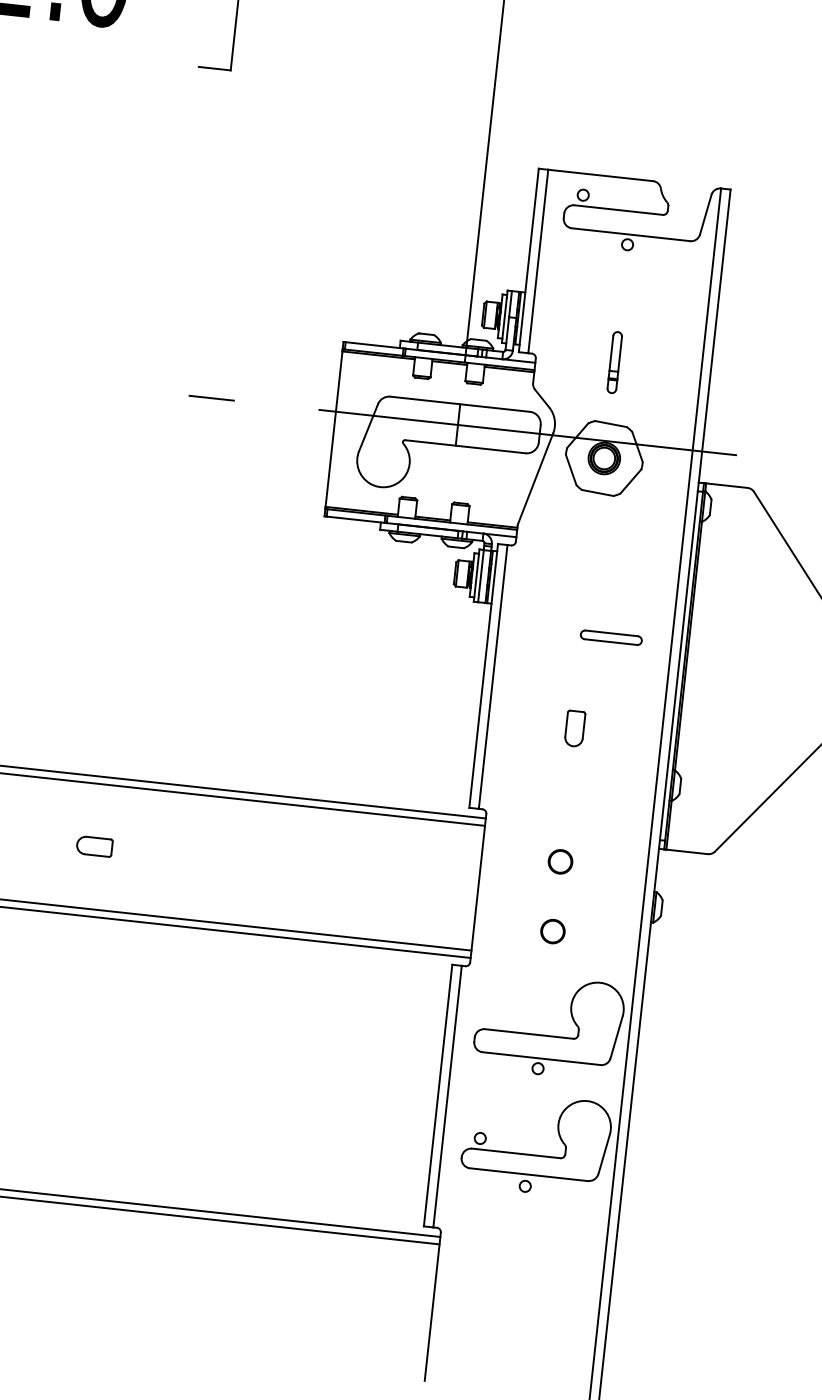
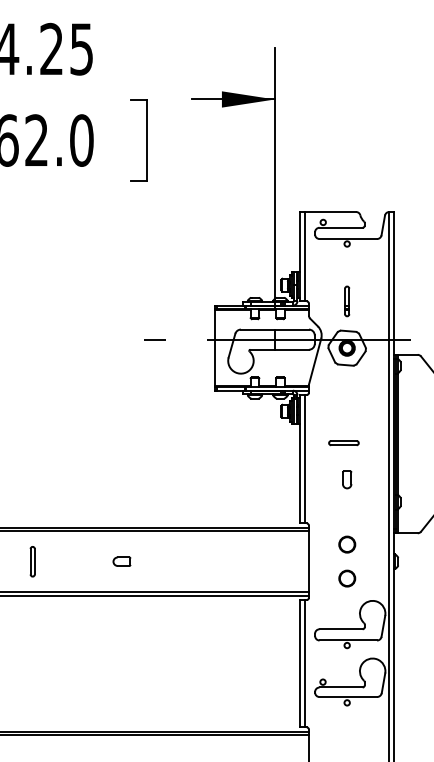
part: (610, 638) -> (343, 443), moved
circle: (559, 861) -> (346, 544), size x1.4
circle: (551, 930) -> (346, 578), size x1.4

